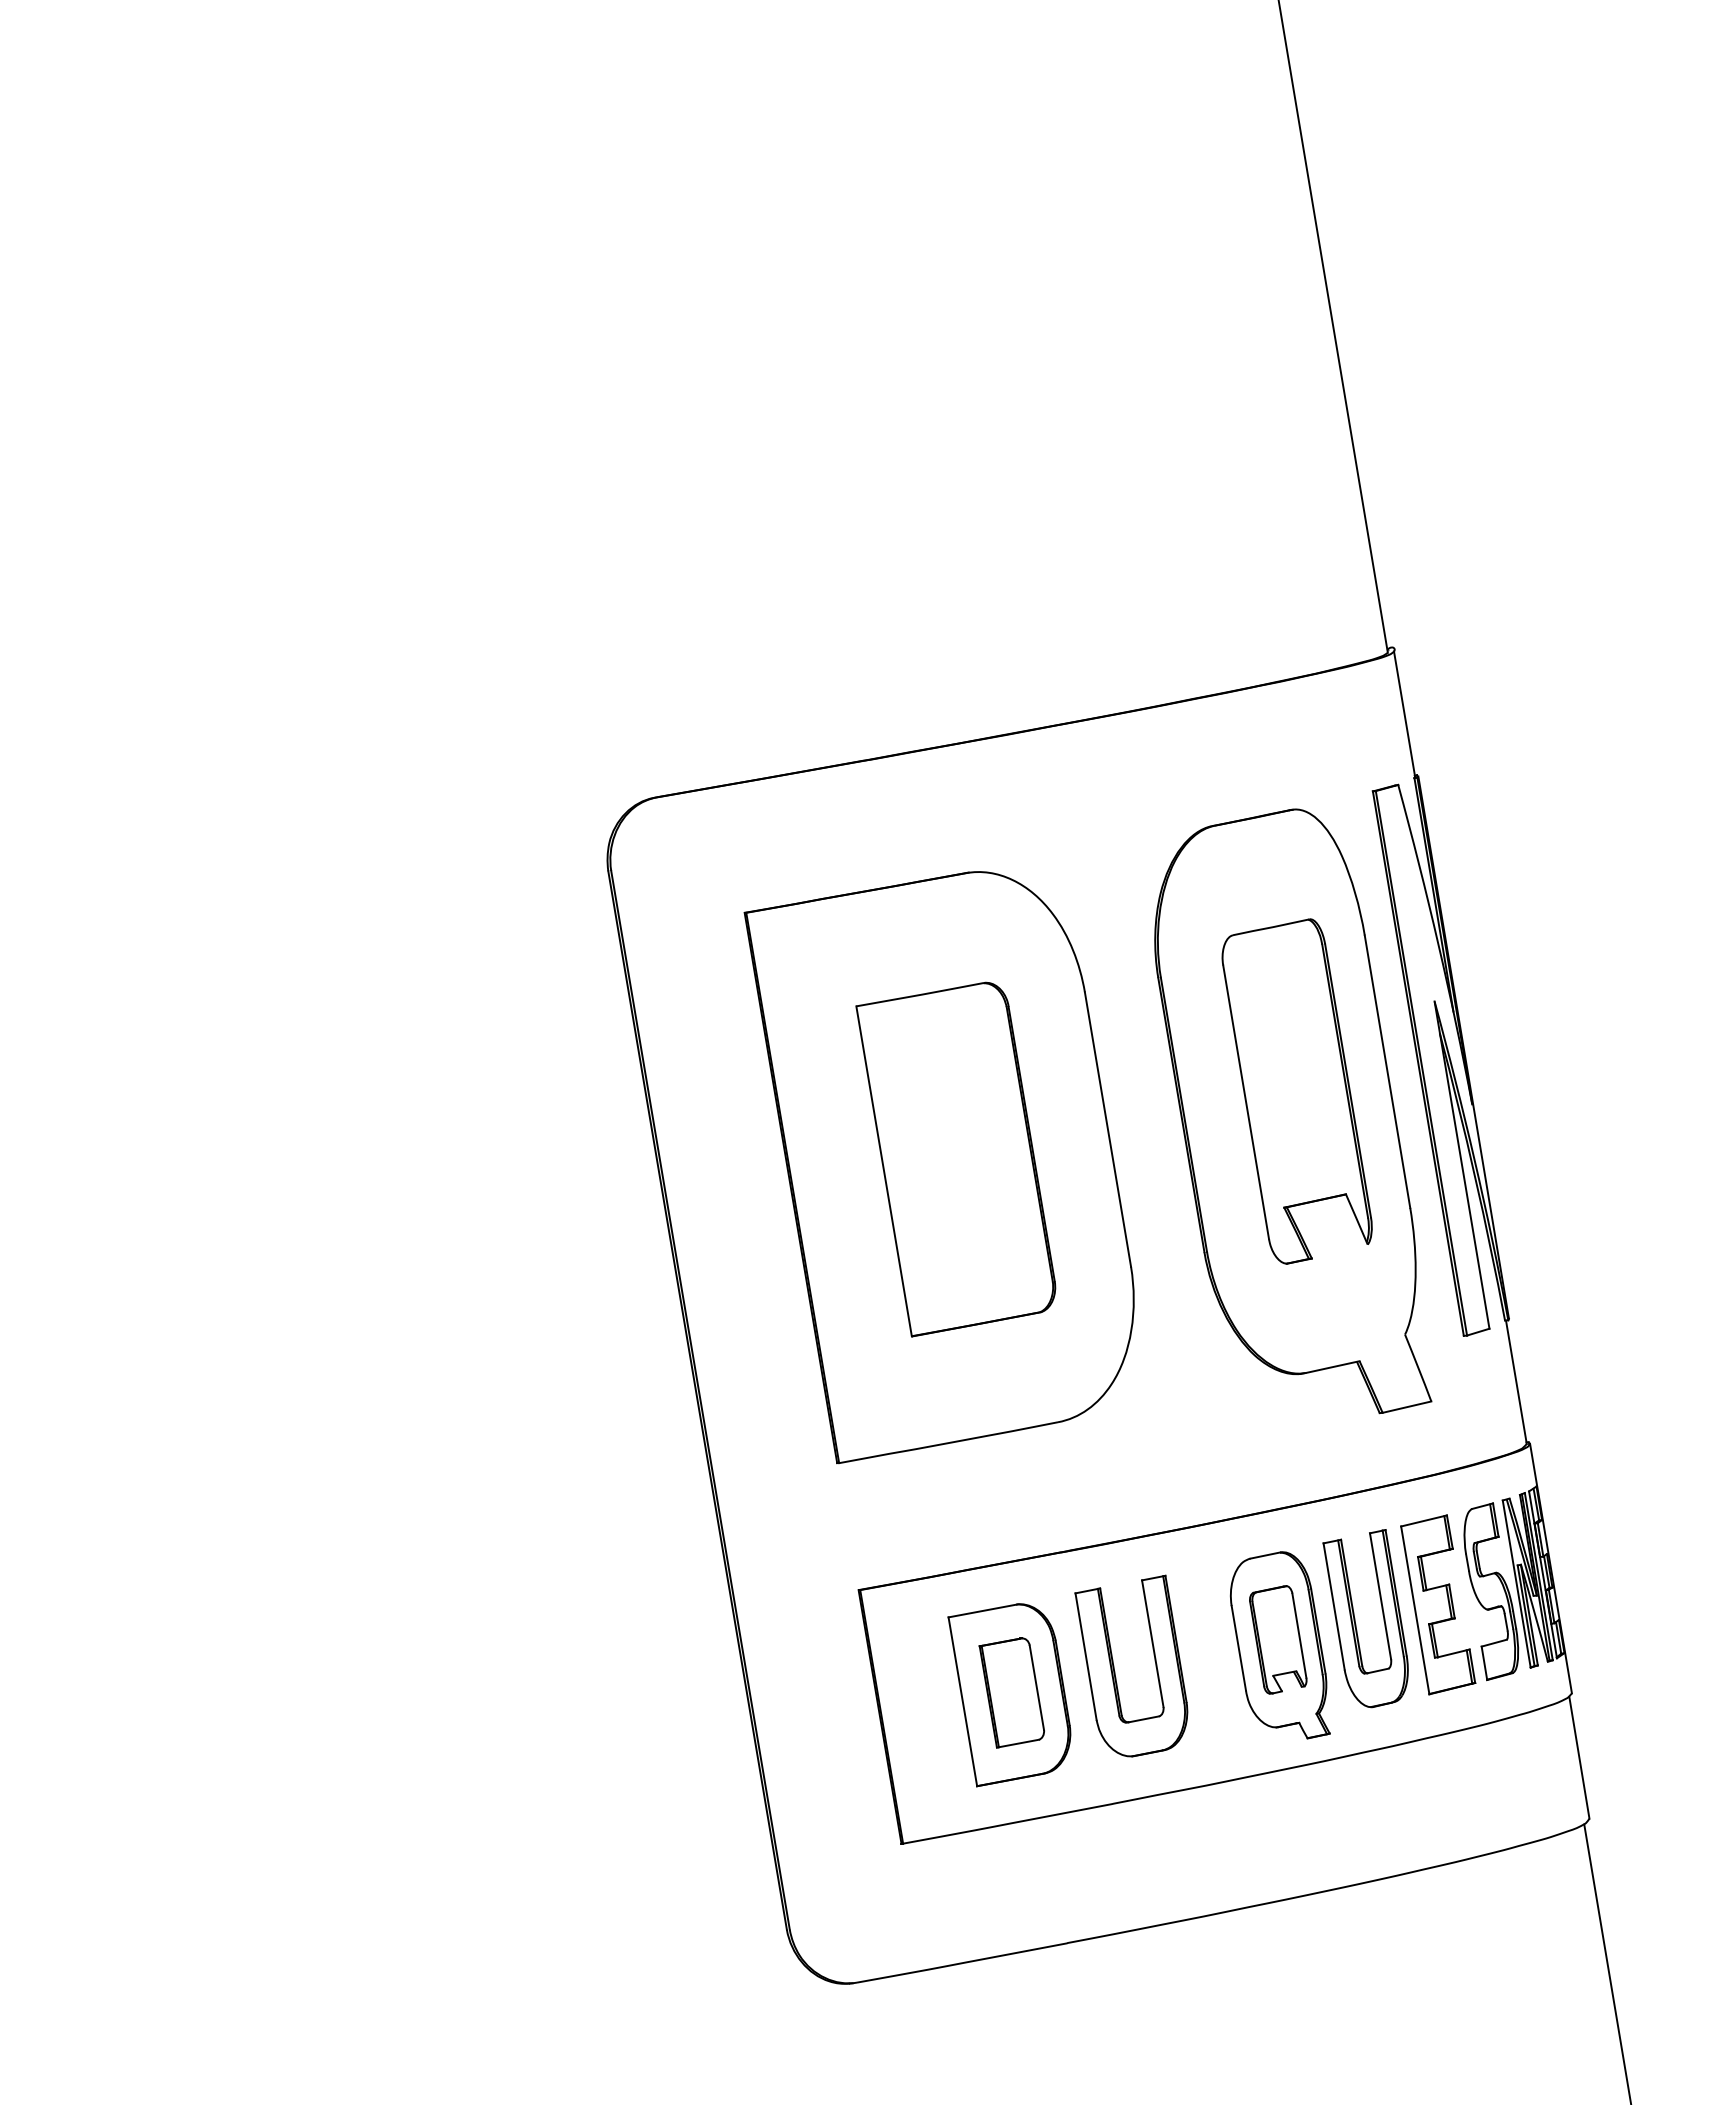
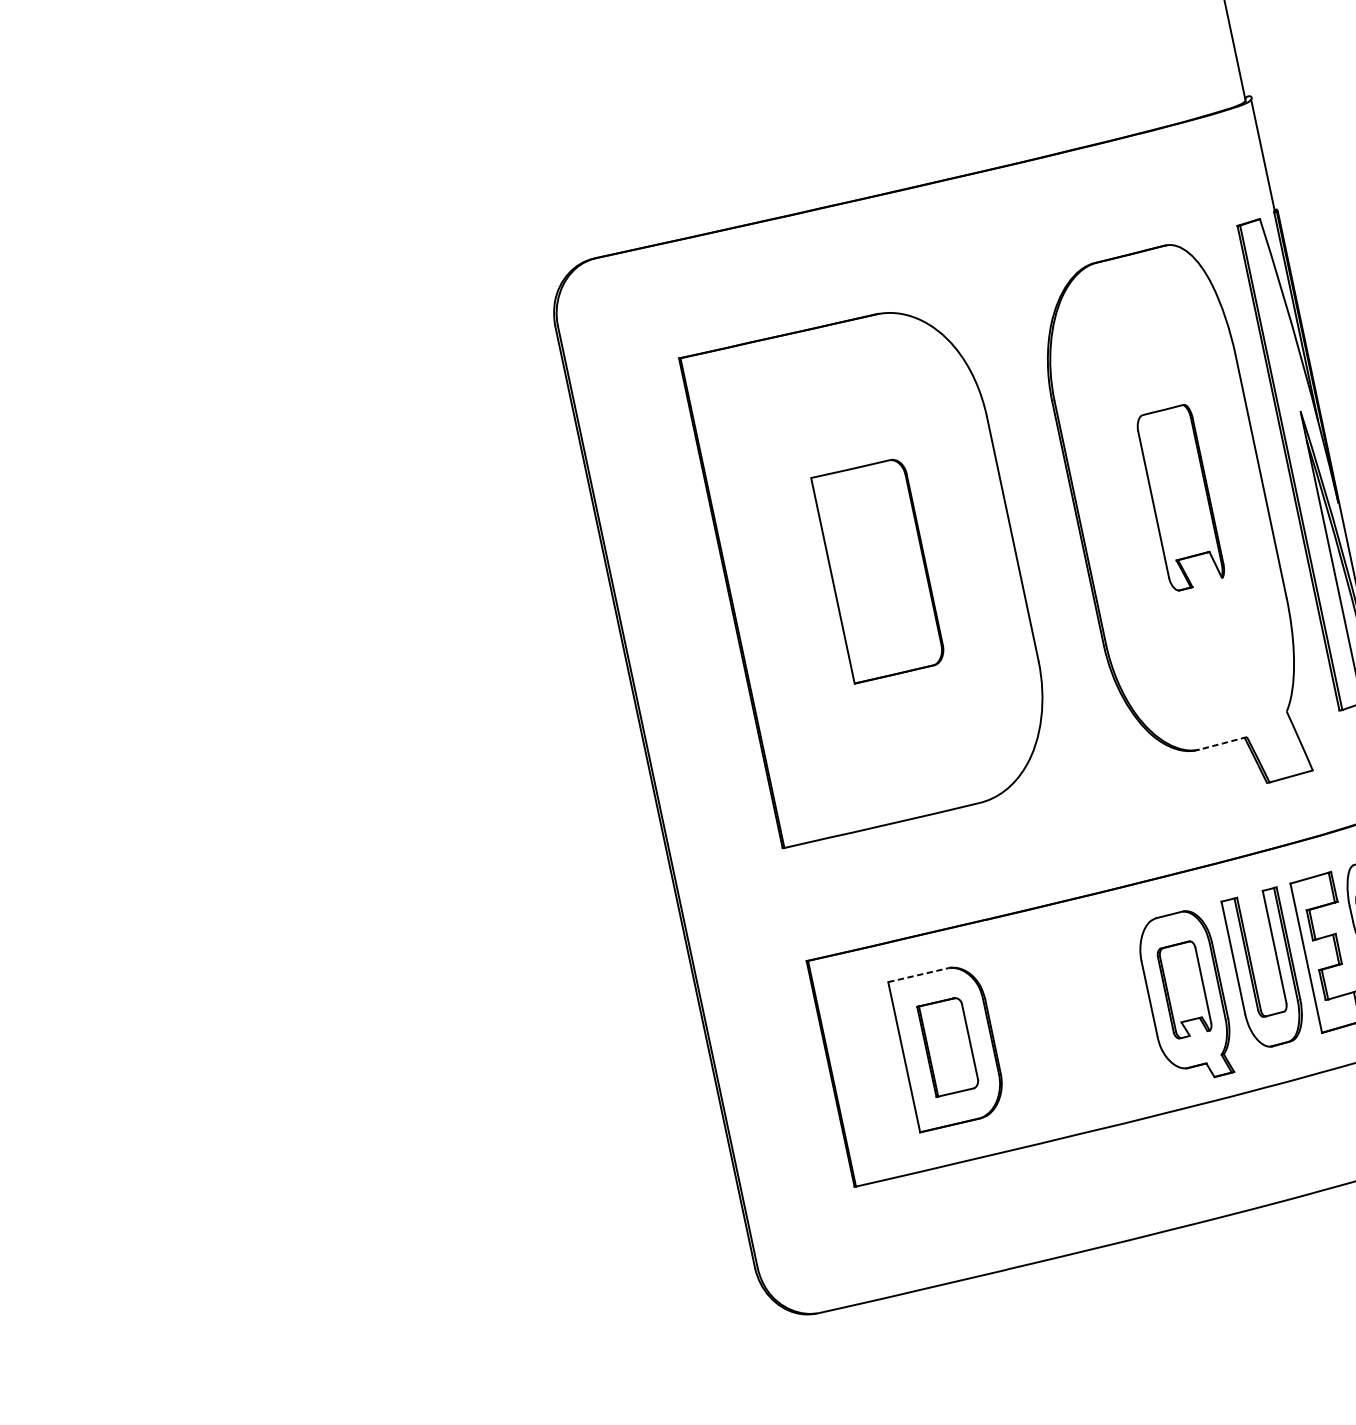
part: (1296, 1091) -> (1180, 497), size x0.6
part: (955, 1159) -> (877, 571), size x0.7
line: (1332, 1367) -> (1222, 743), solid -> dashed
line: (982, 1610) -> (918, 974), solid -> dashed
part: (1114, 1665) -> (1038, 1019), removed

